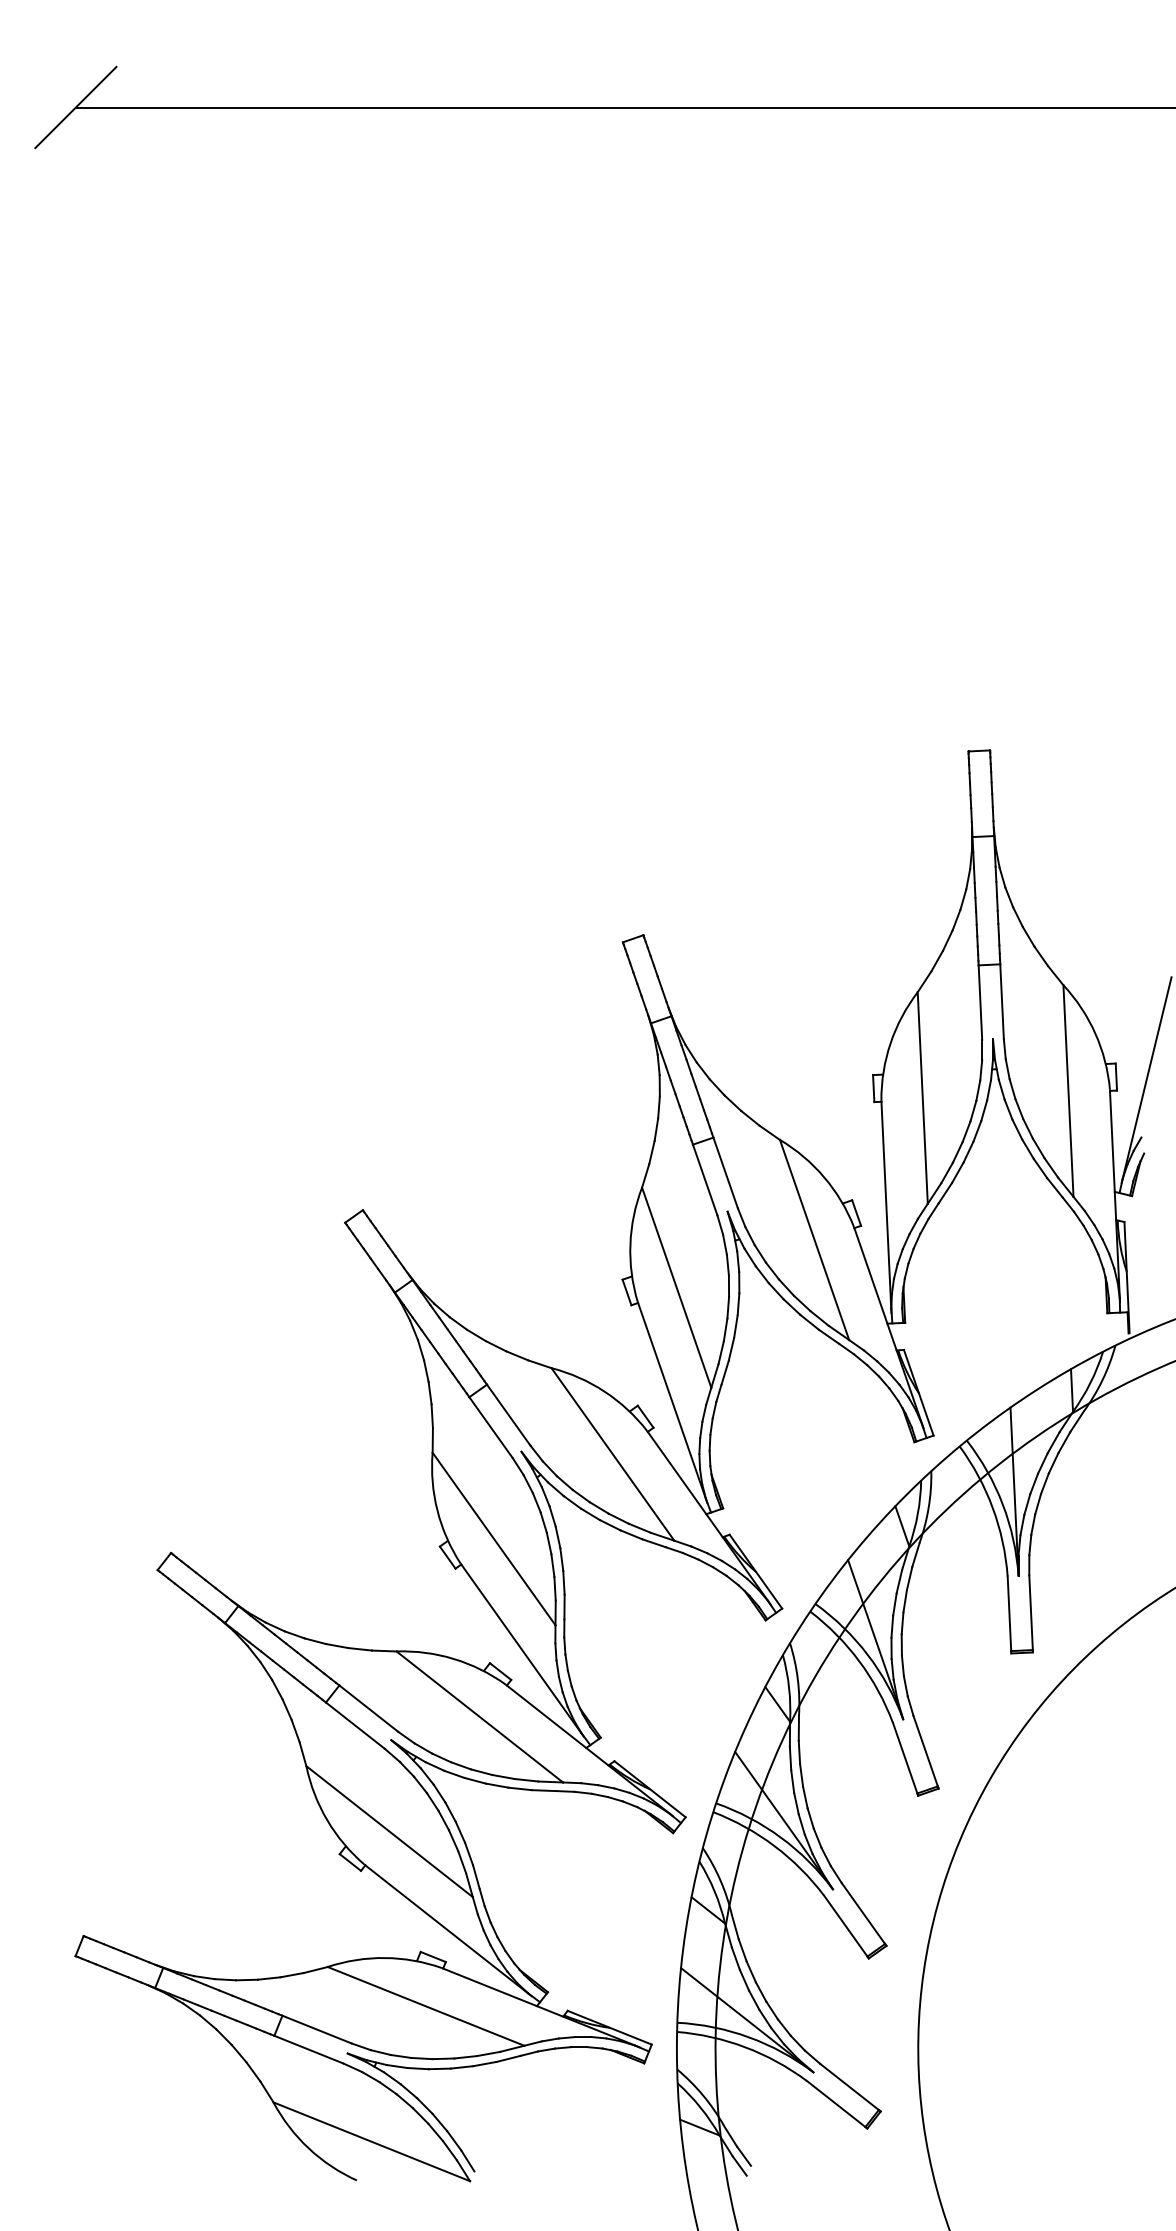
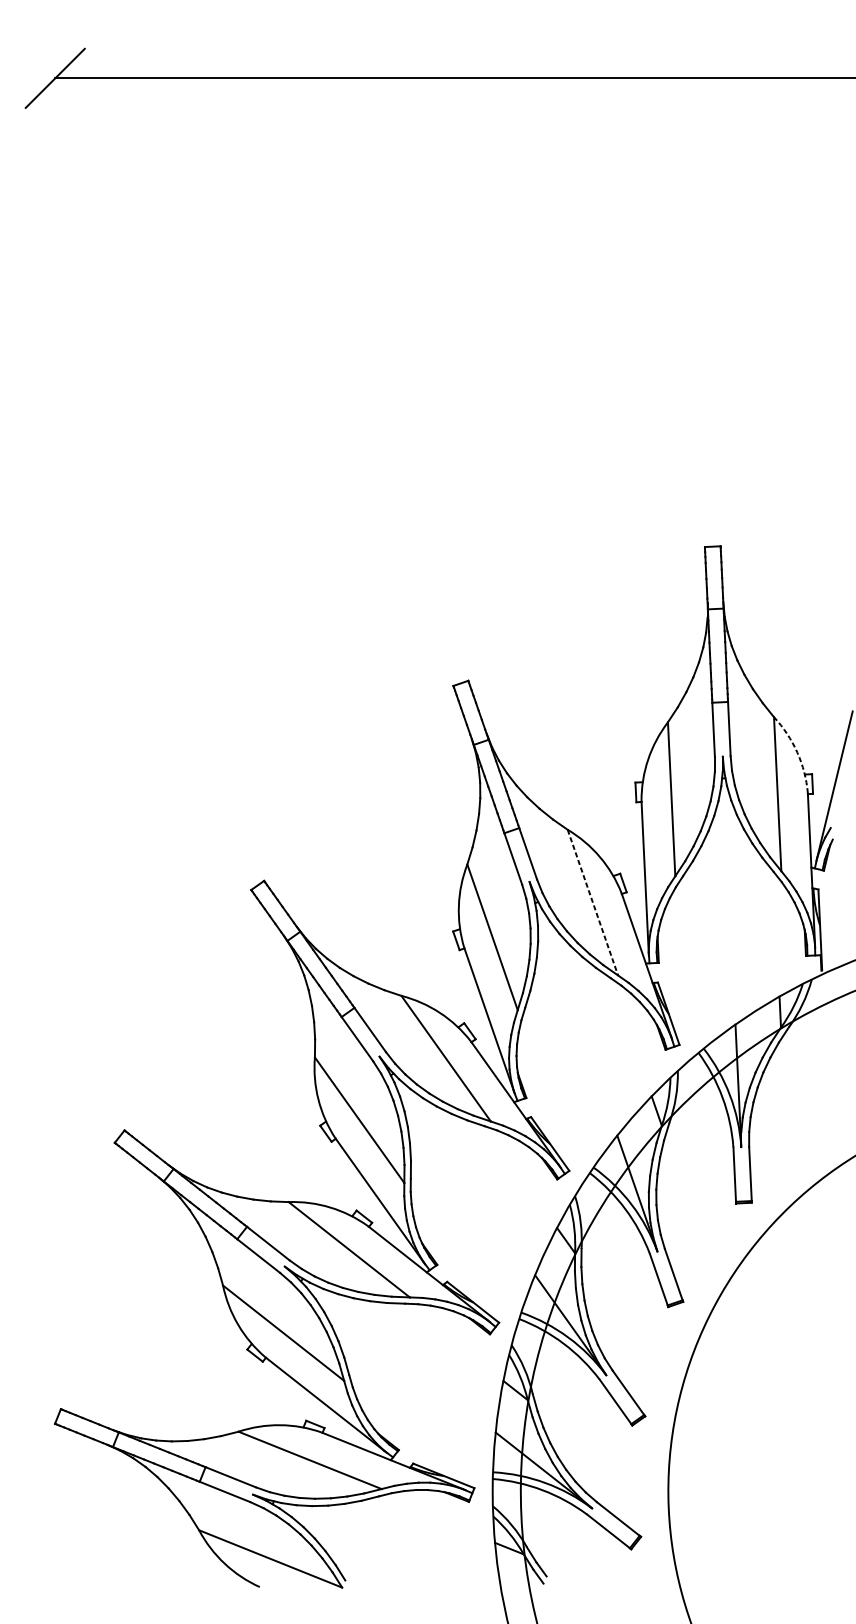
arc: (1095, 1033) -> (797, 752), solid -> dashed
line: (814, 1240) -> (592, 902), solid -> dashed

